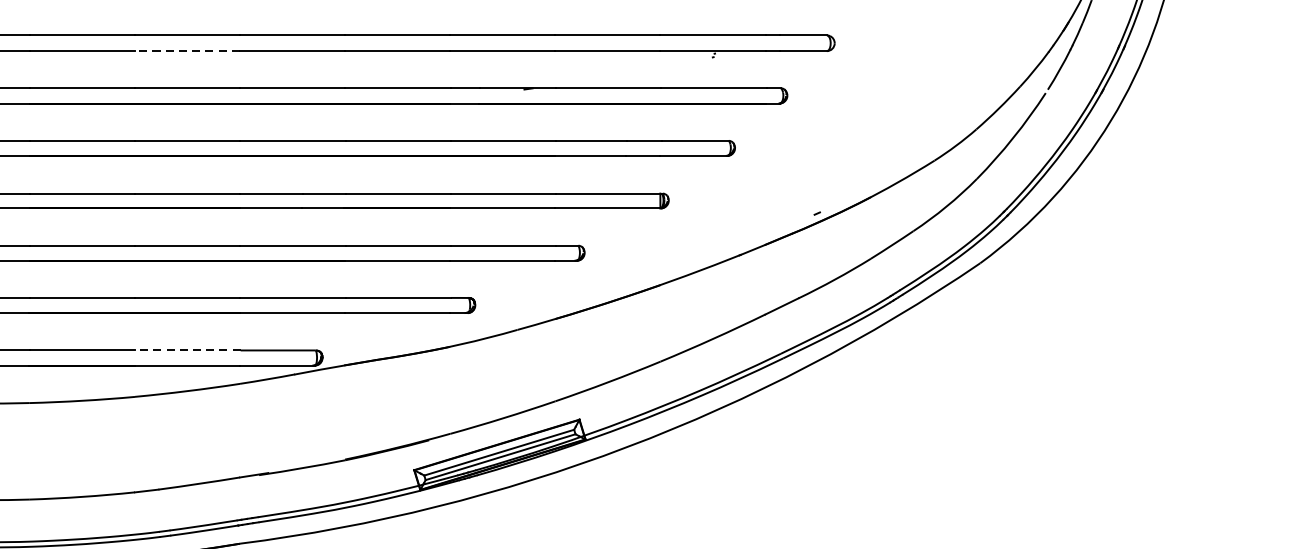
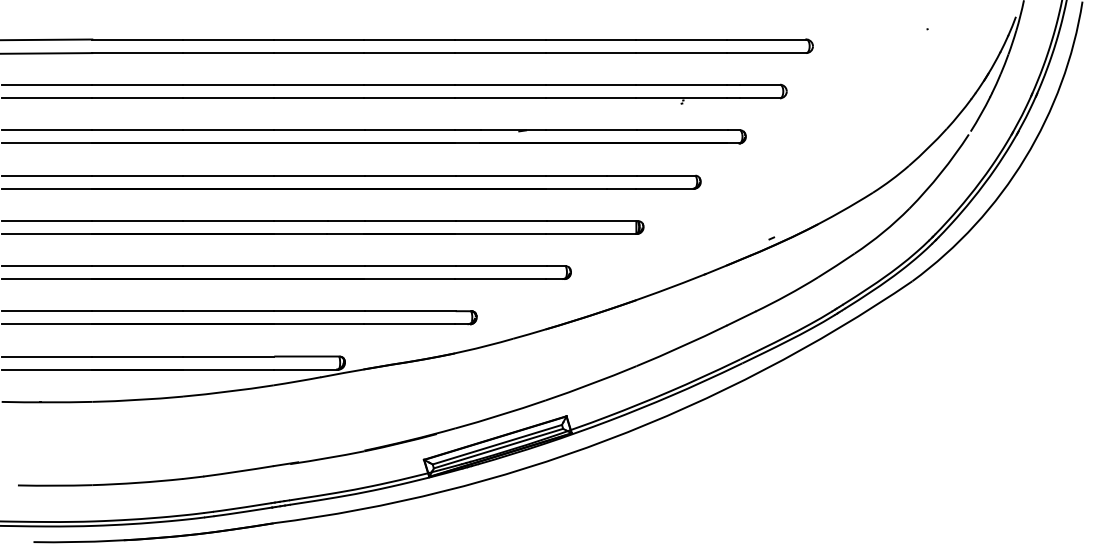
line: (186, 51) -> (227, 98), dashed -> solid
line: (187, 350) -> (228, 356), dashed -> solid

